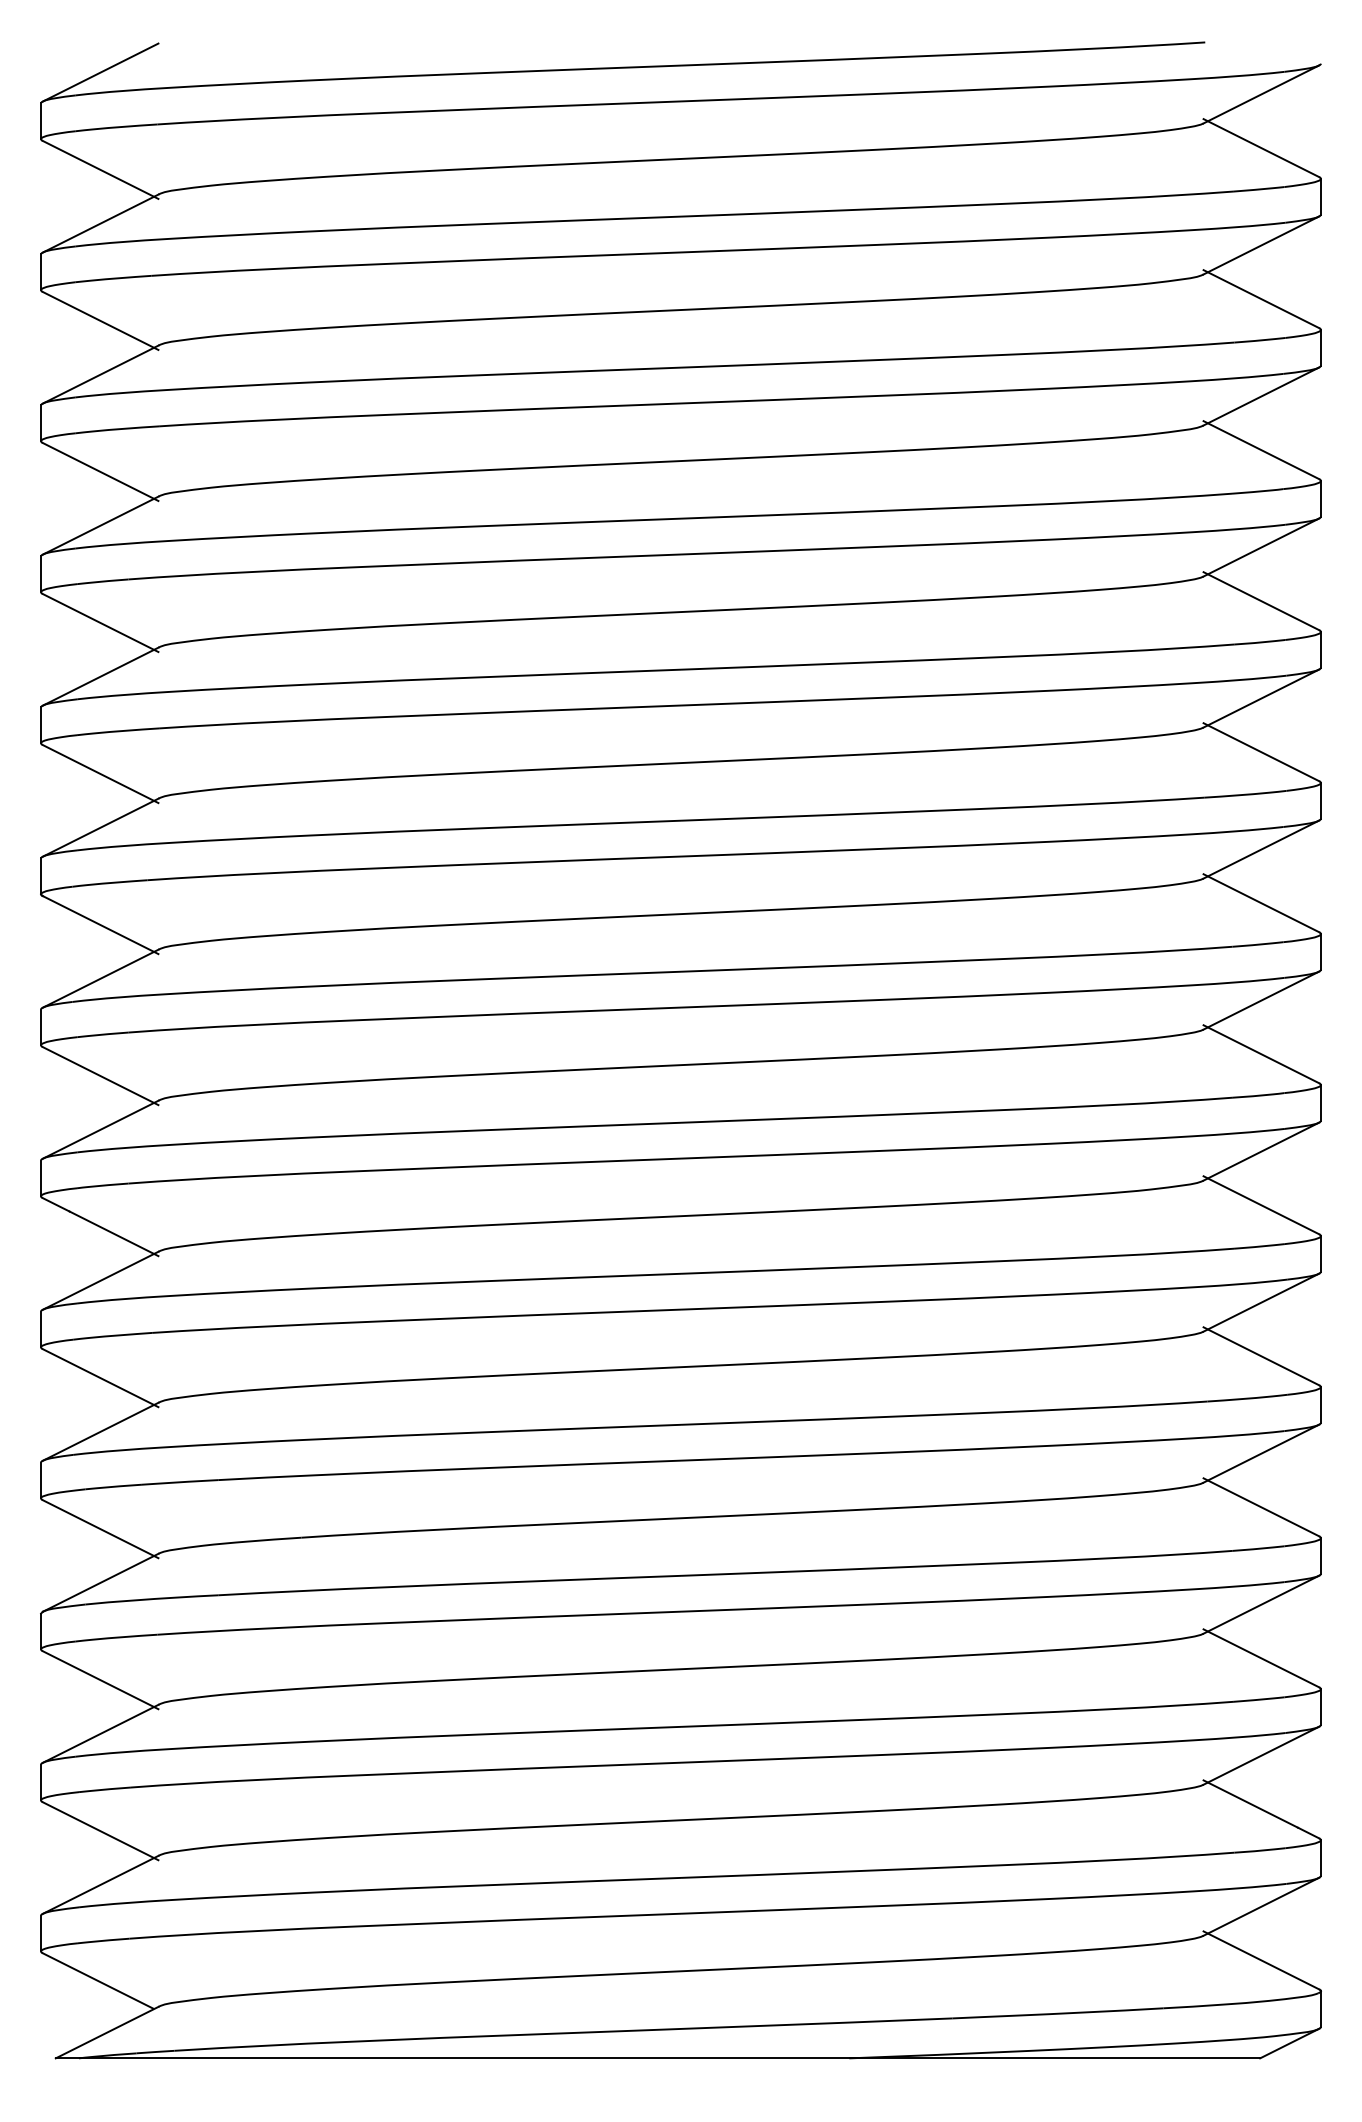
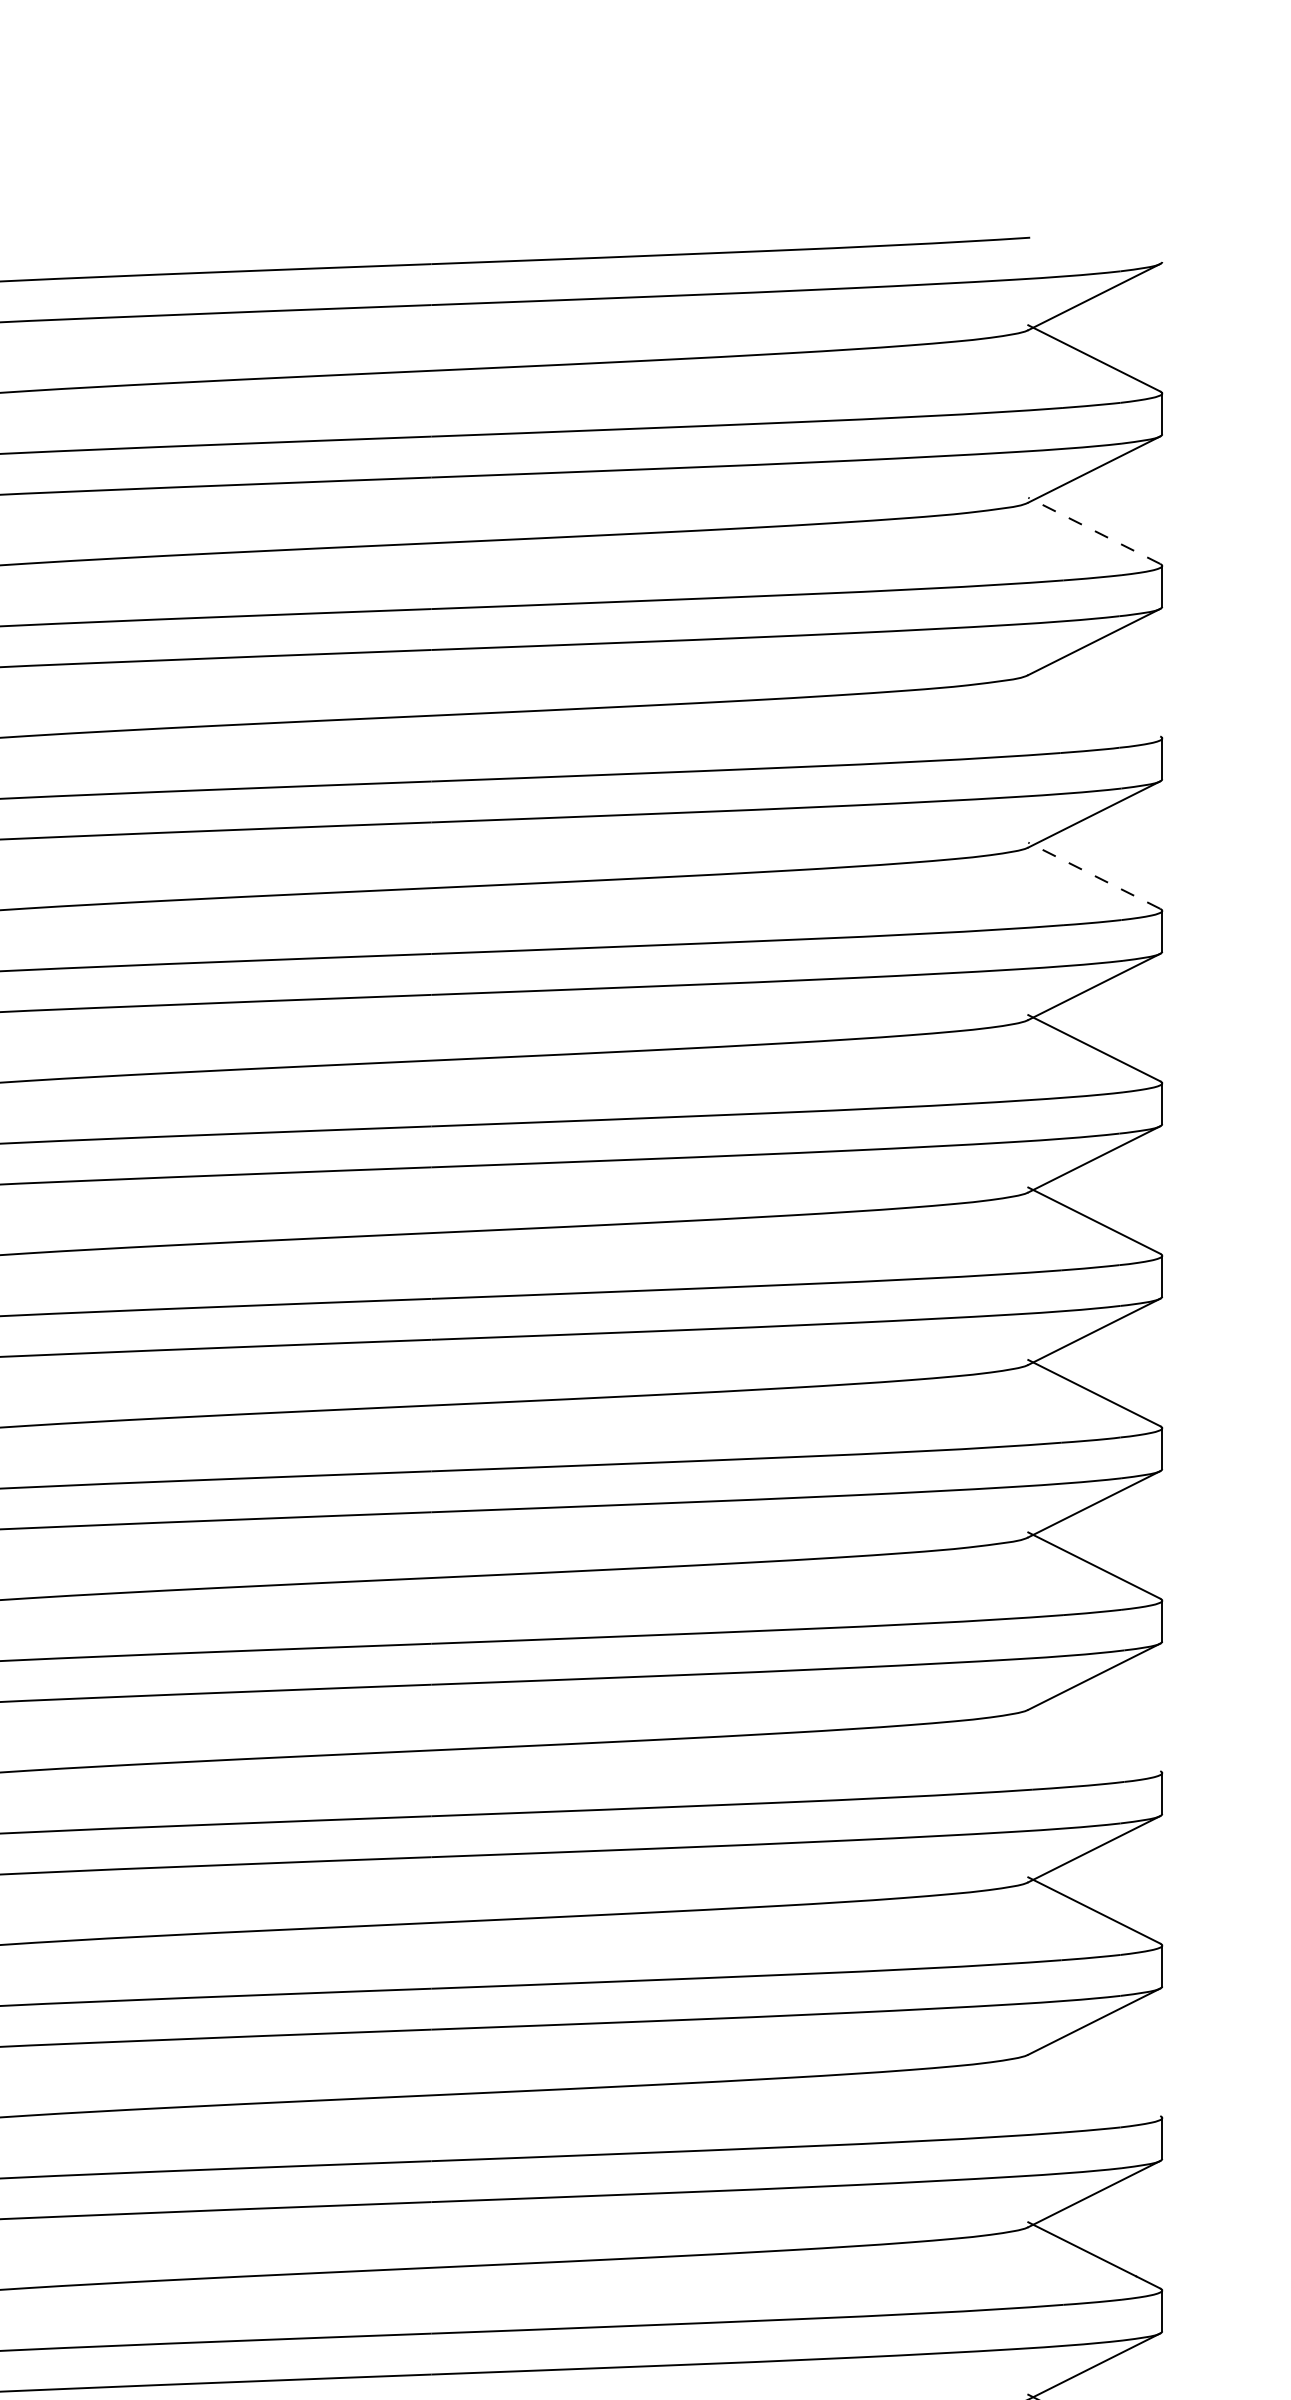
line: (1261, 299) -> (1094, 531), solid -> dashed
line: (1261, 450) -> (1094, 703), removed
line: (1261, 601) -> (1094, 876), solid -> dashed
line: (1261, 1356) -> (1094, 1738), removed
line: (1261, 1658) -> (1094, 2083), removed

